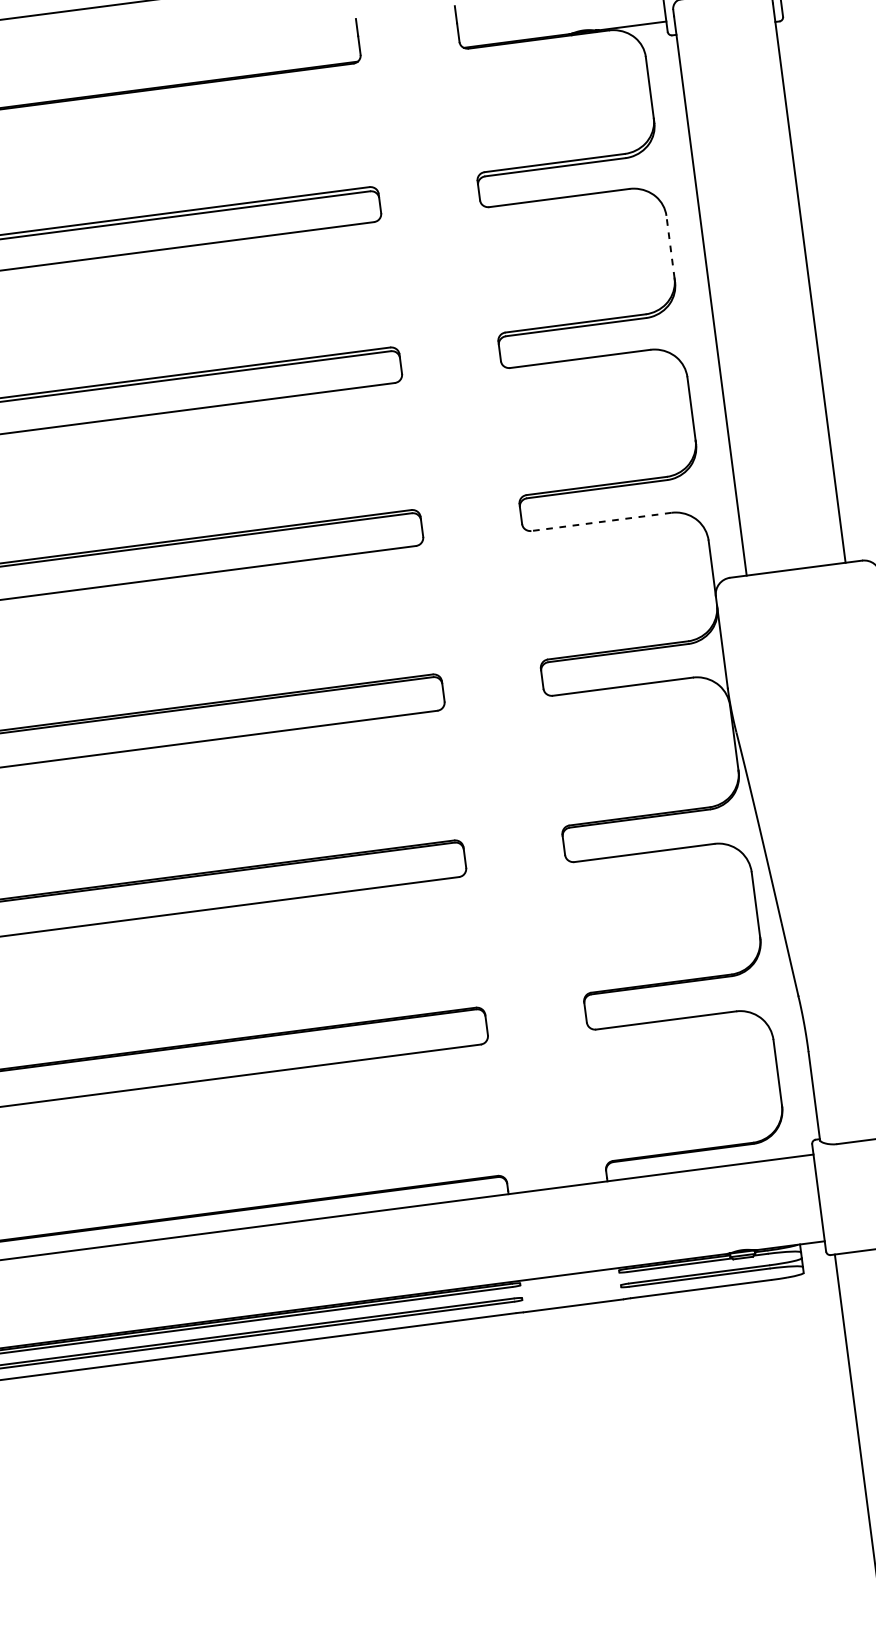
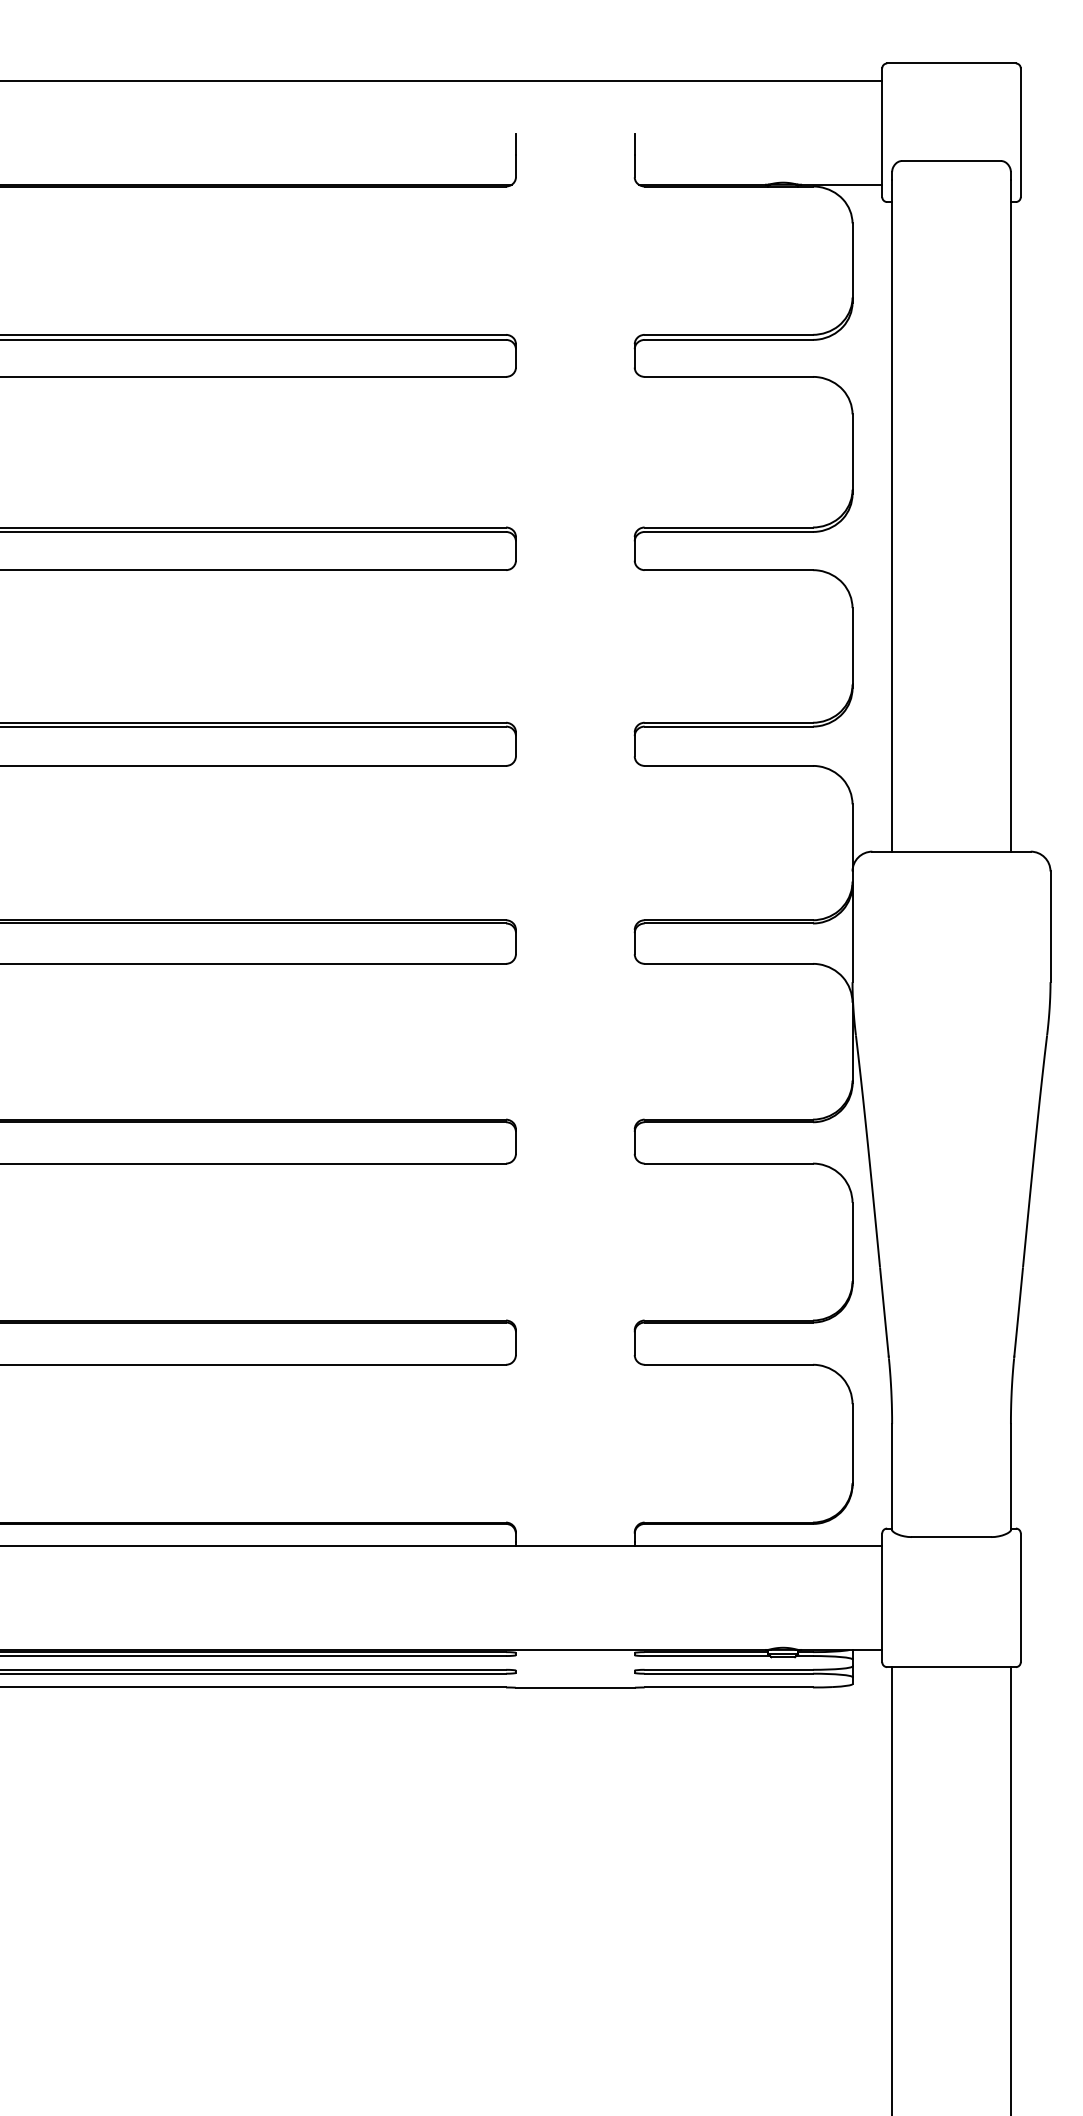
line: (670, 247) -> (852, 452), dashed -> solid
line: (601, 521) -> (728, 765), dashed -> solid

